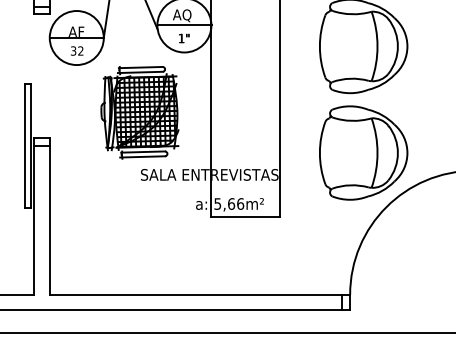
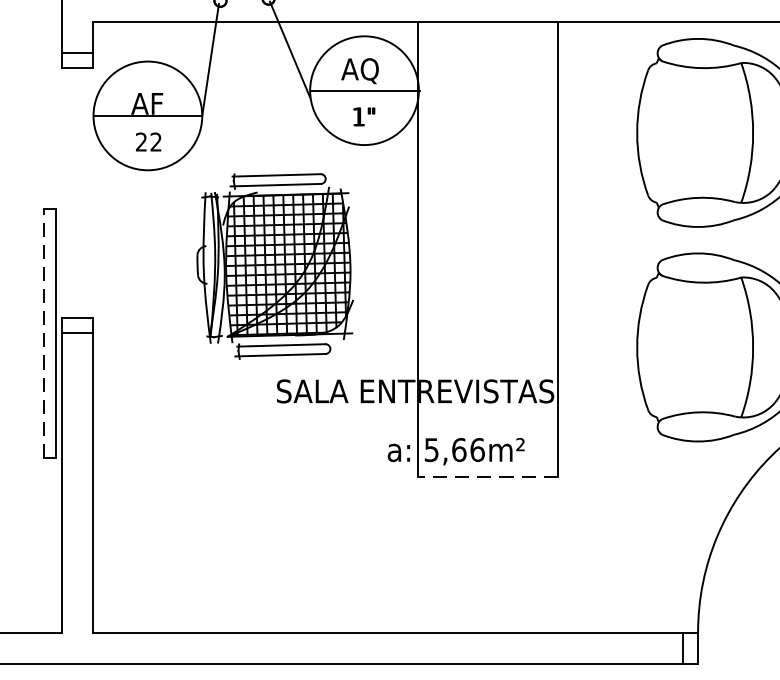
text: (73, 51) -> (141, 143), 32 -> 22
line: (24, 146) -> (42, 334), solid -> dashed
line: (245, 217) -> (487, 477), solid -> dashed

